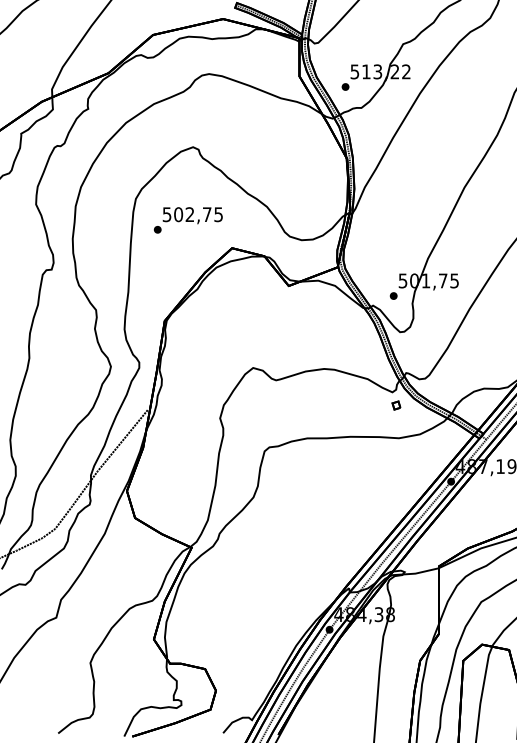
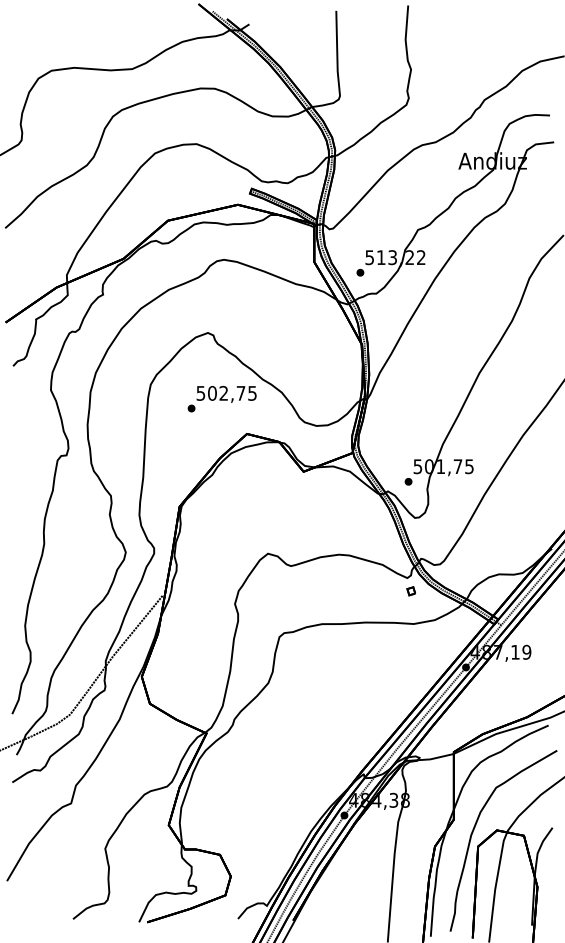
text: (187, 220) -> (221, 399), moved

